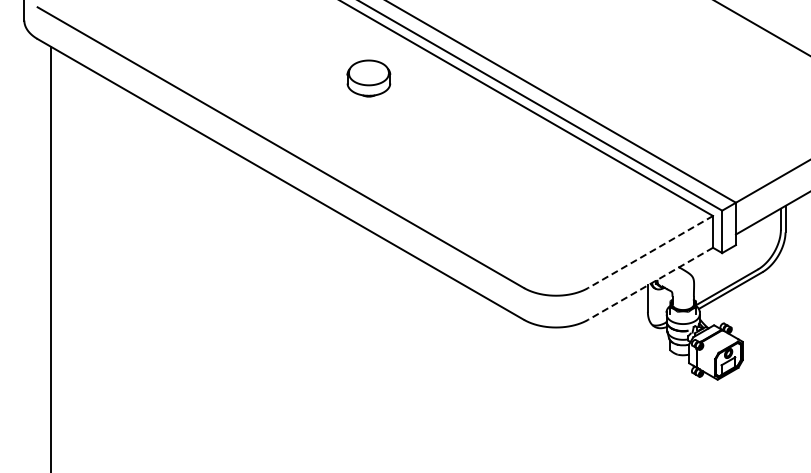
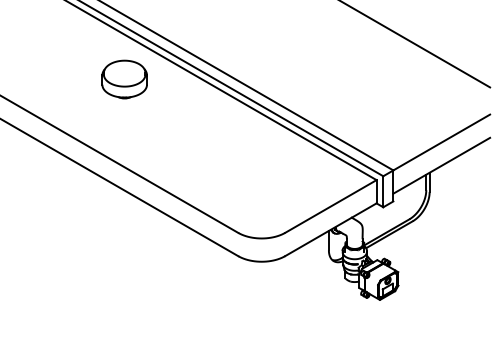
part: (368, 78) -> (124, 79), size x1.43
line: (650, 252) -> (330, 206), dashed -> solid
line: (650, 284) -> (330, 230), dashed -> solid

